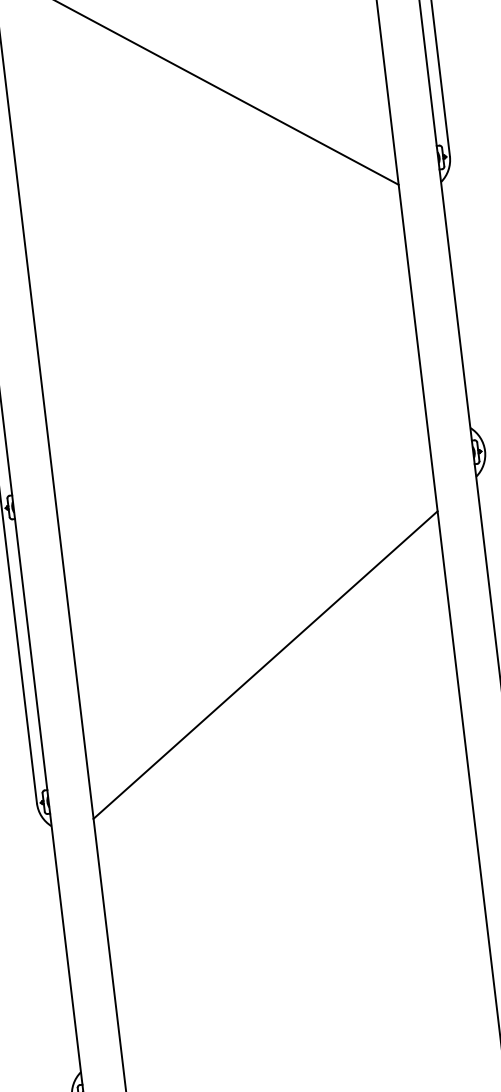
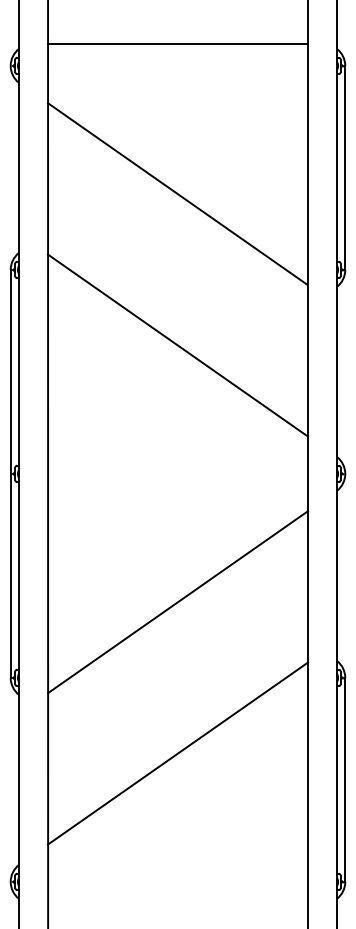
line: (220, 294) -> (177, 345), added
line: (290, 883) -> (177, 753), added

